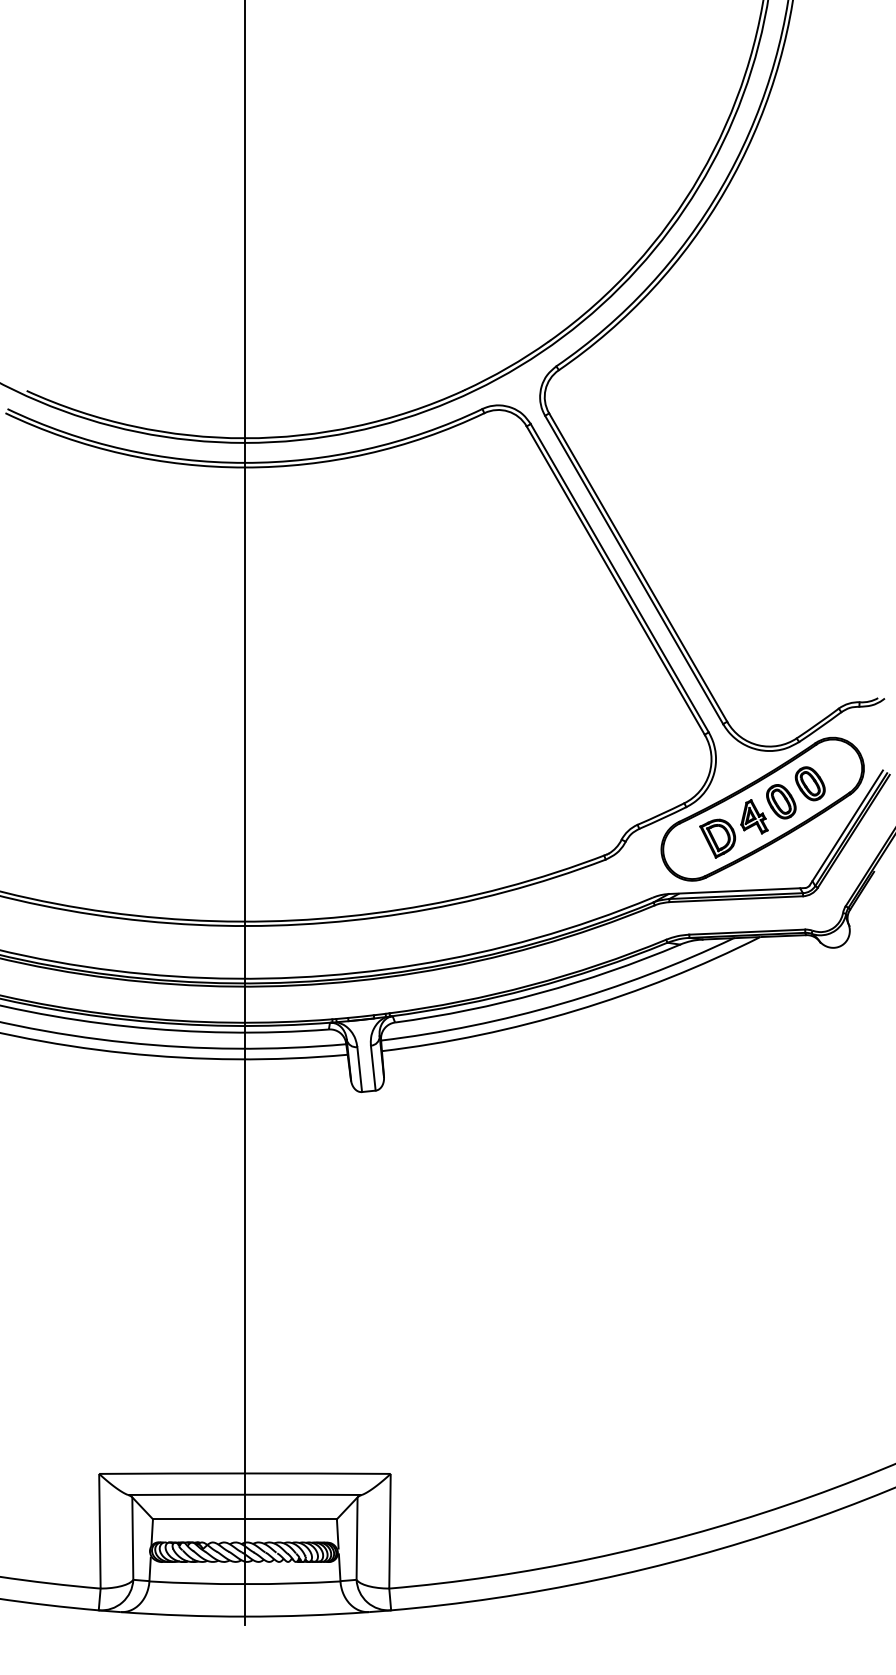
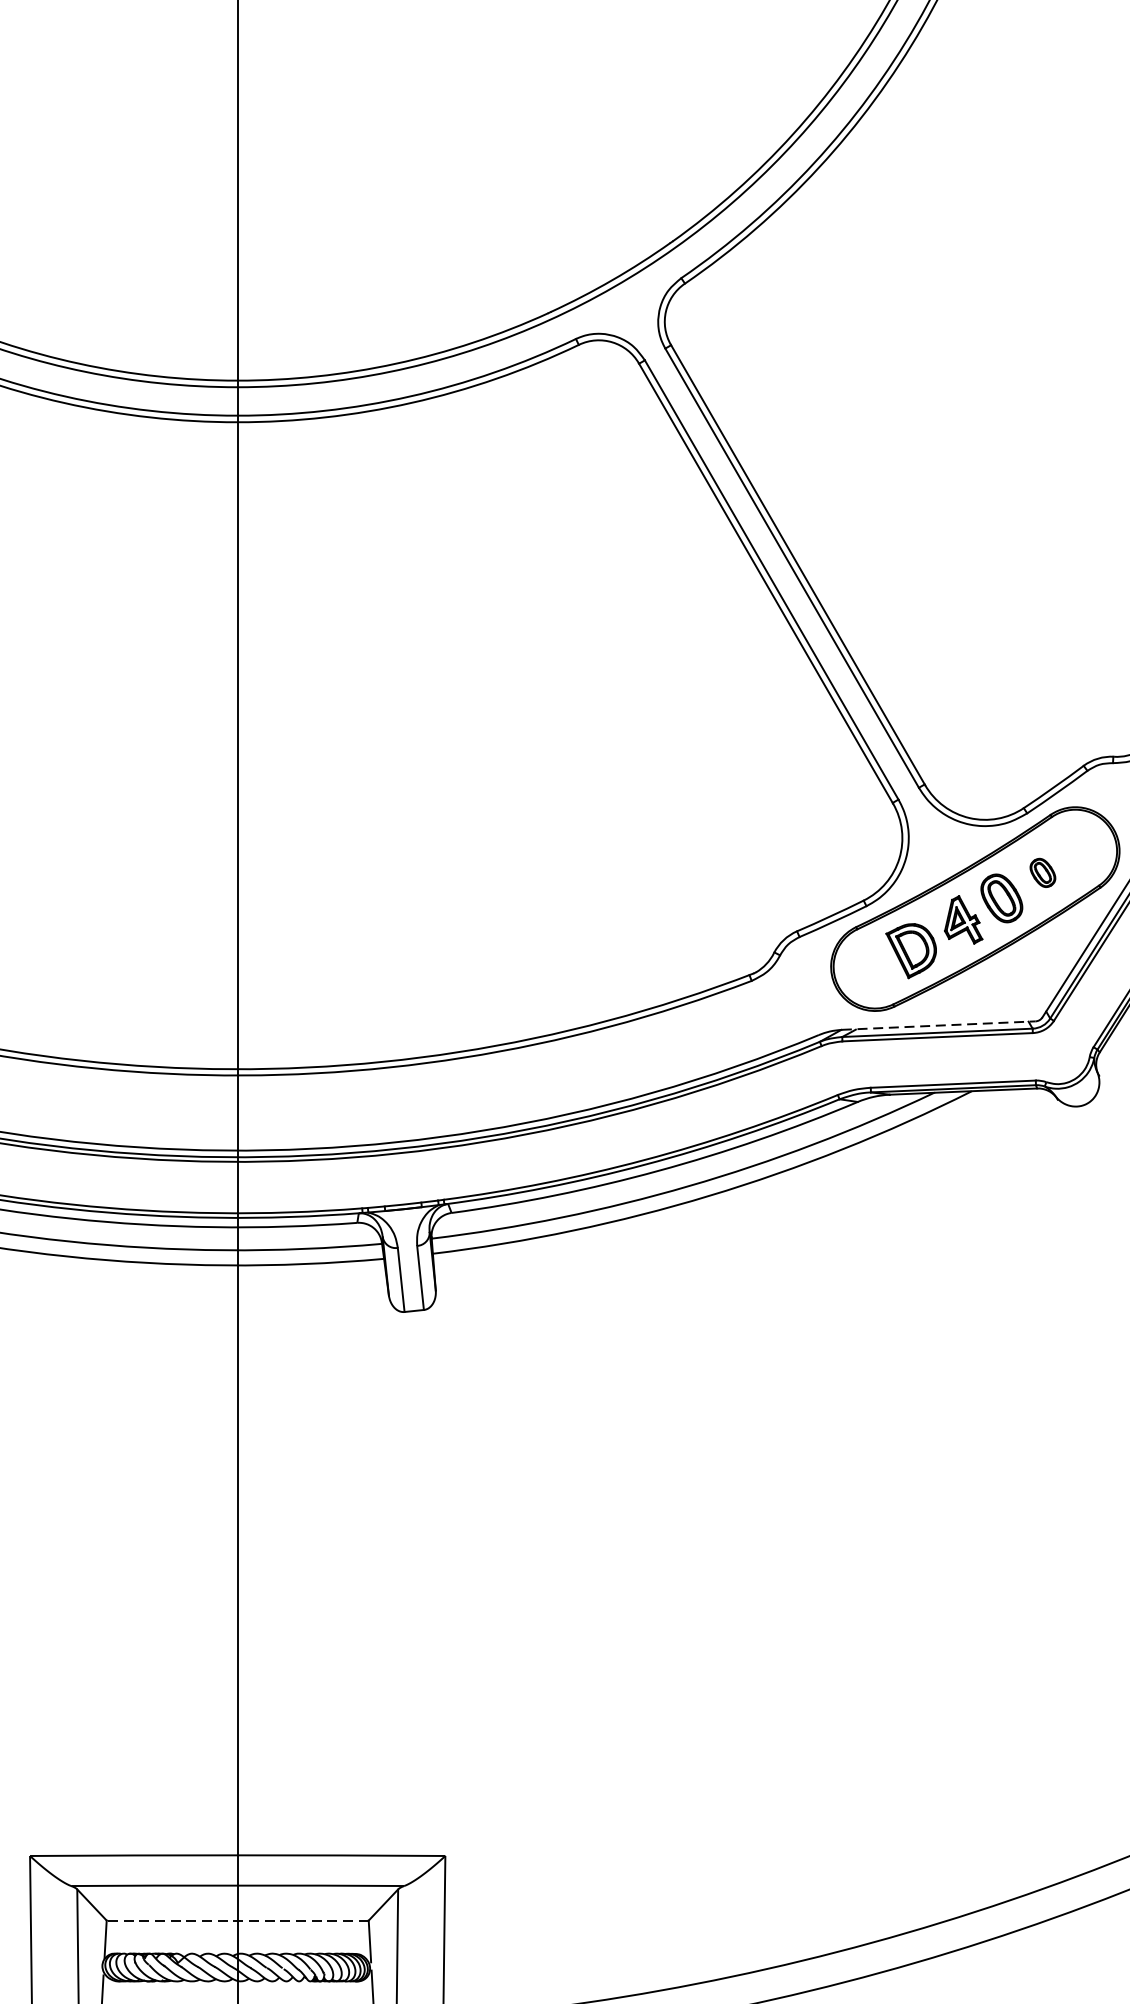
part: (809, 783) -> (1041, 872), size x0.6
line: (737, 891) -> (939, 1026), solid -> dashed
line: (244, 1519) -> (237, 1920), solid -> dashed

